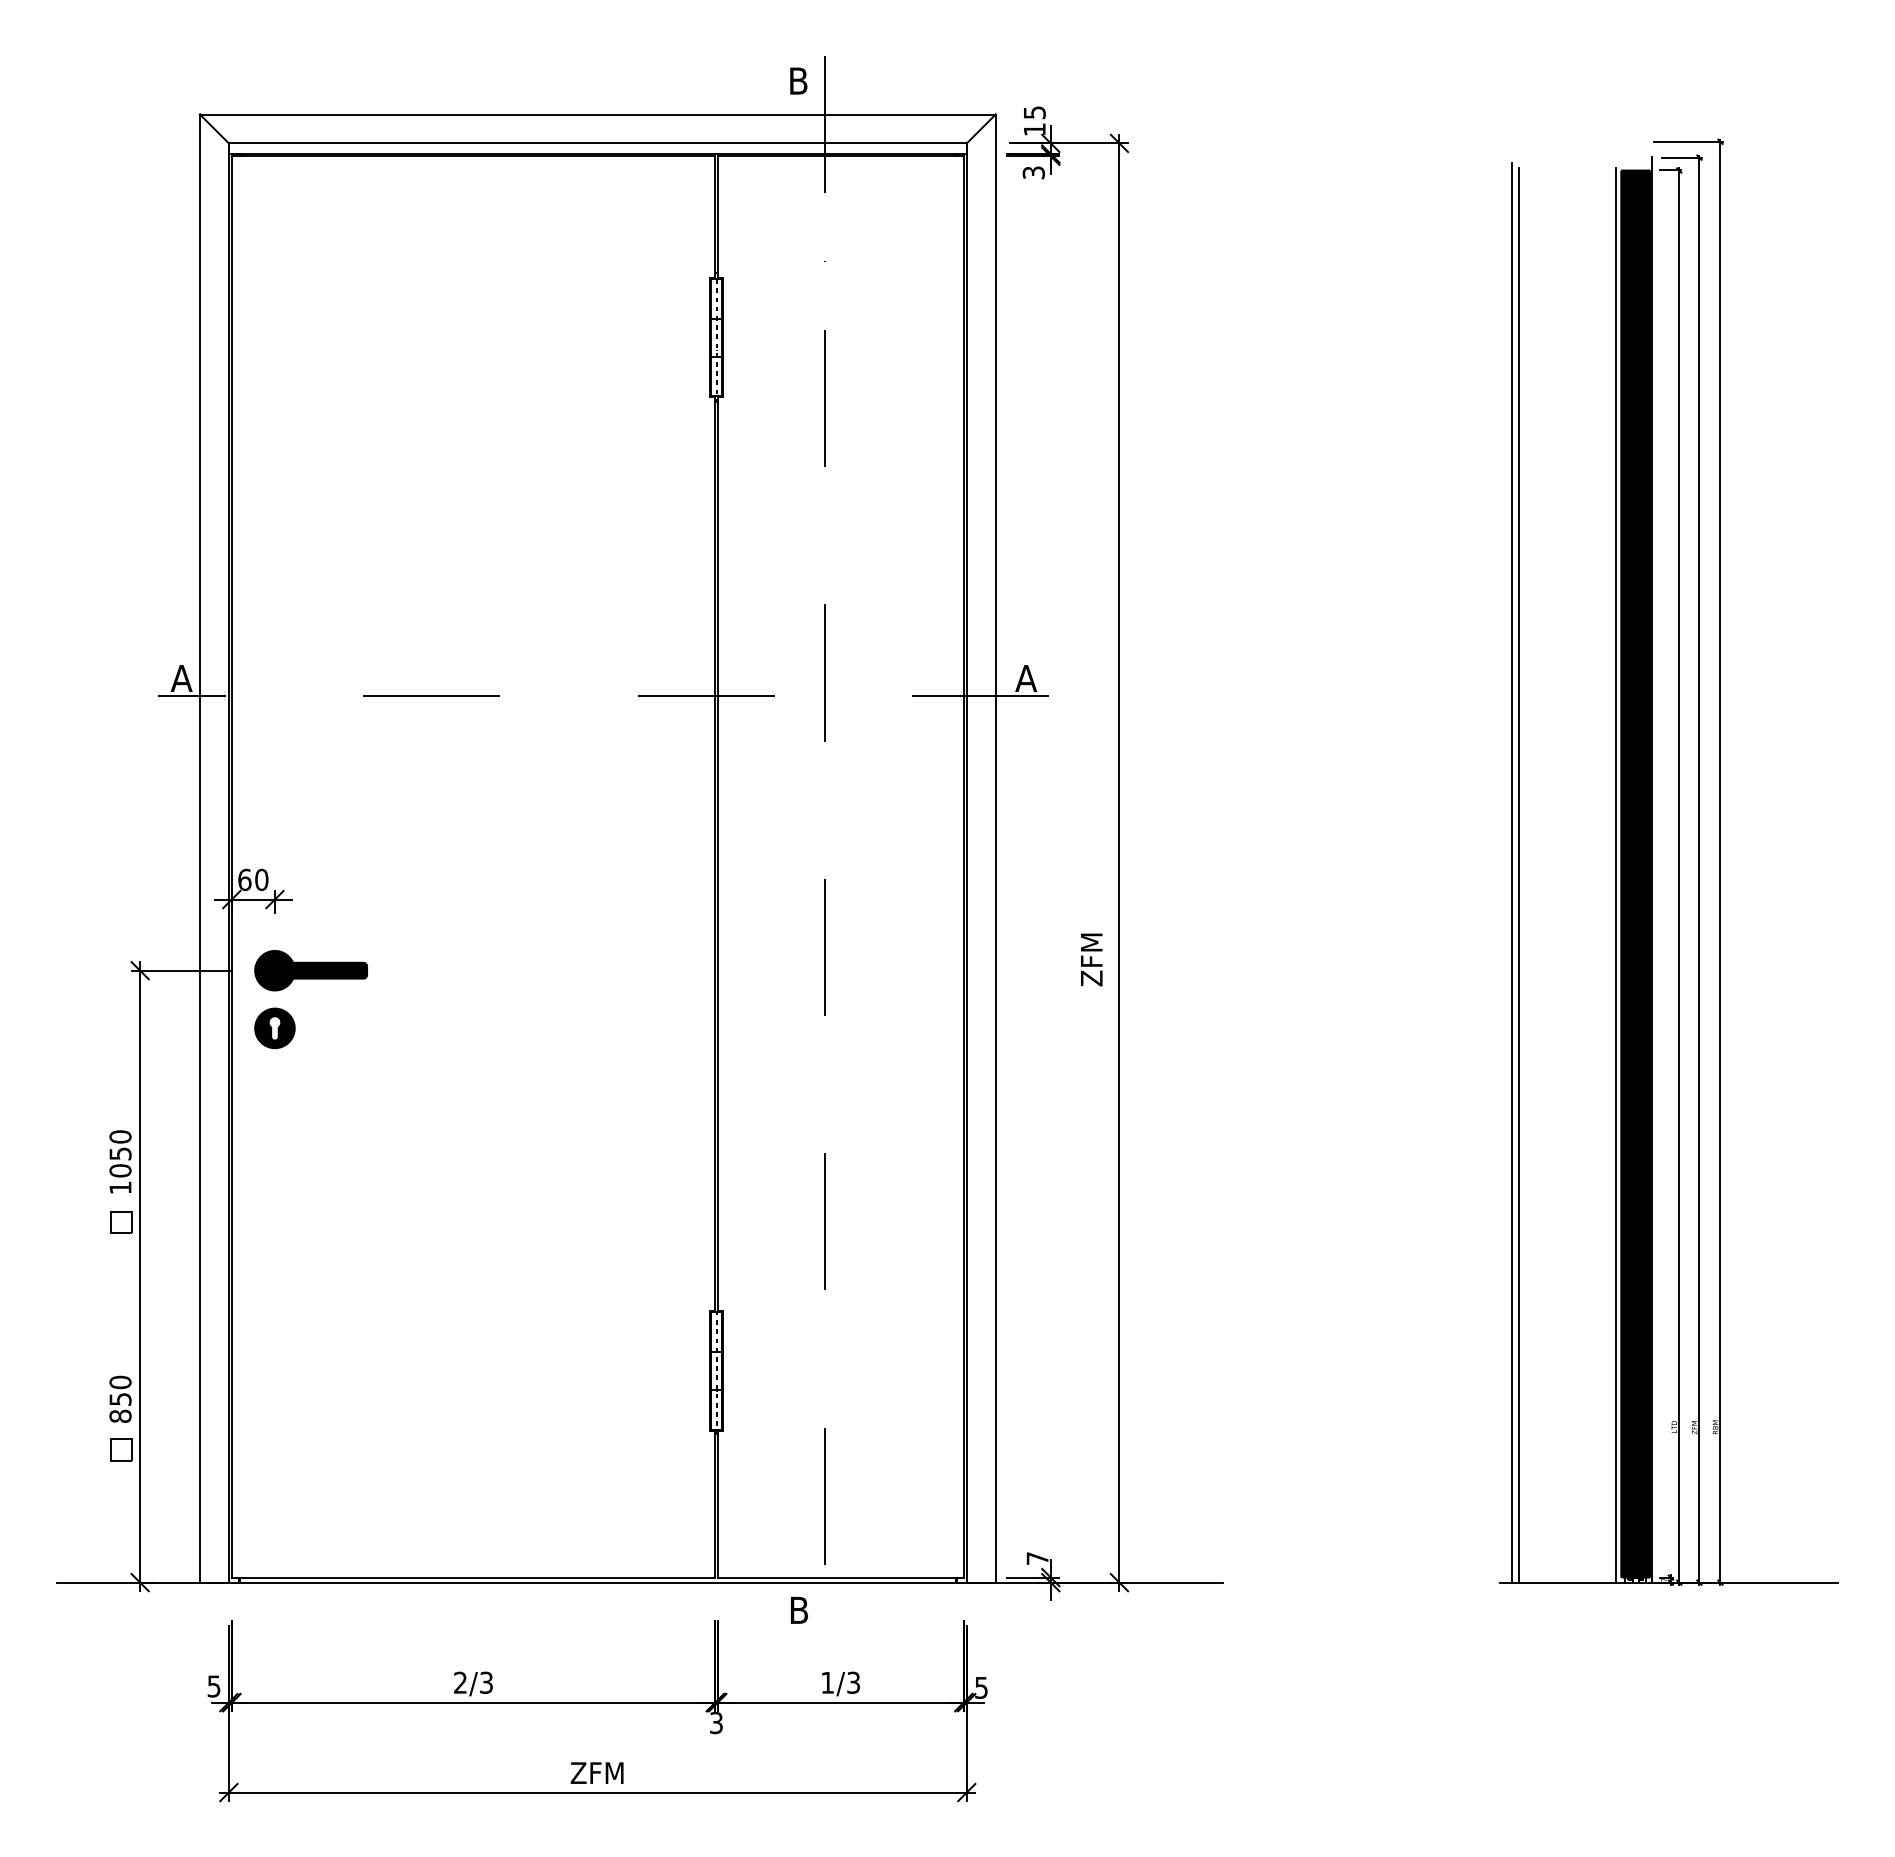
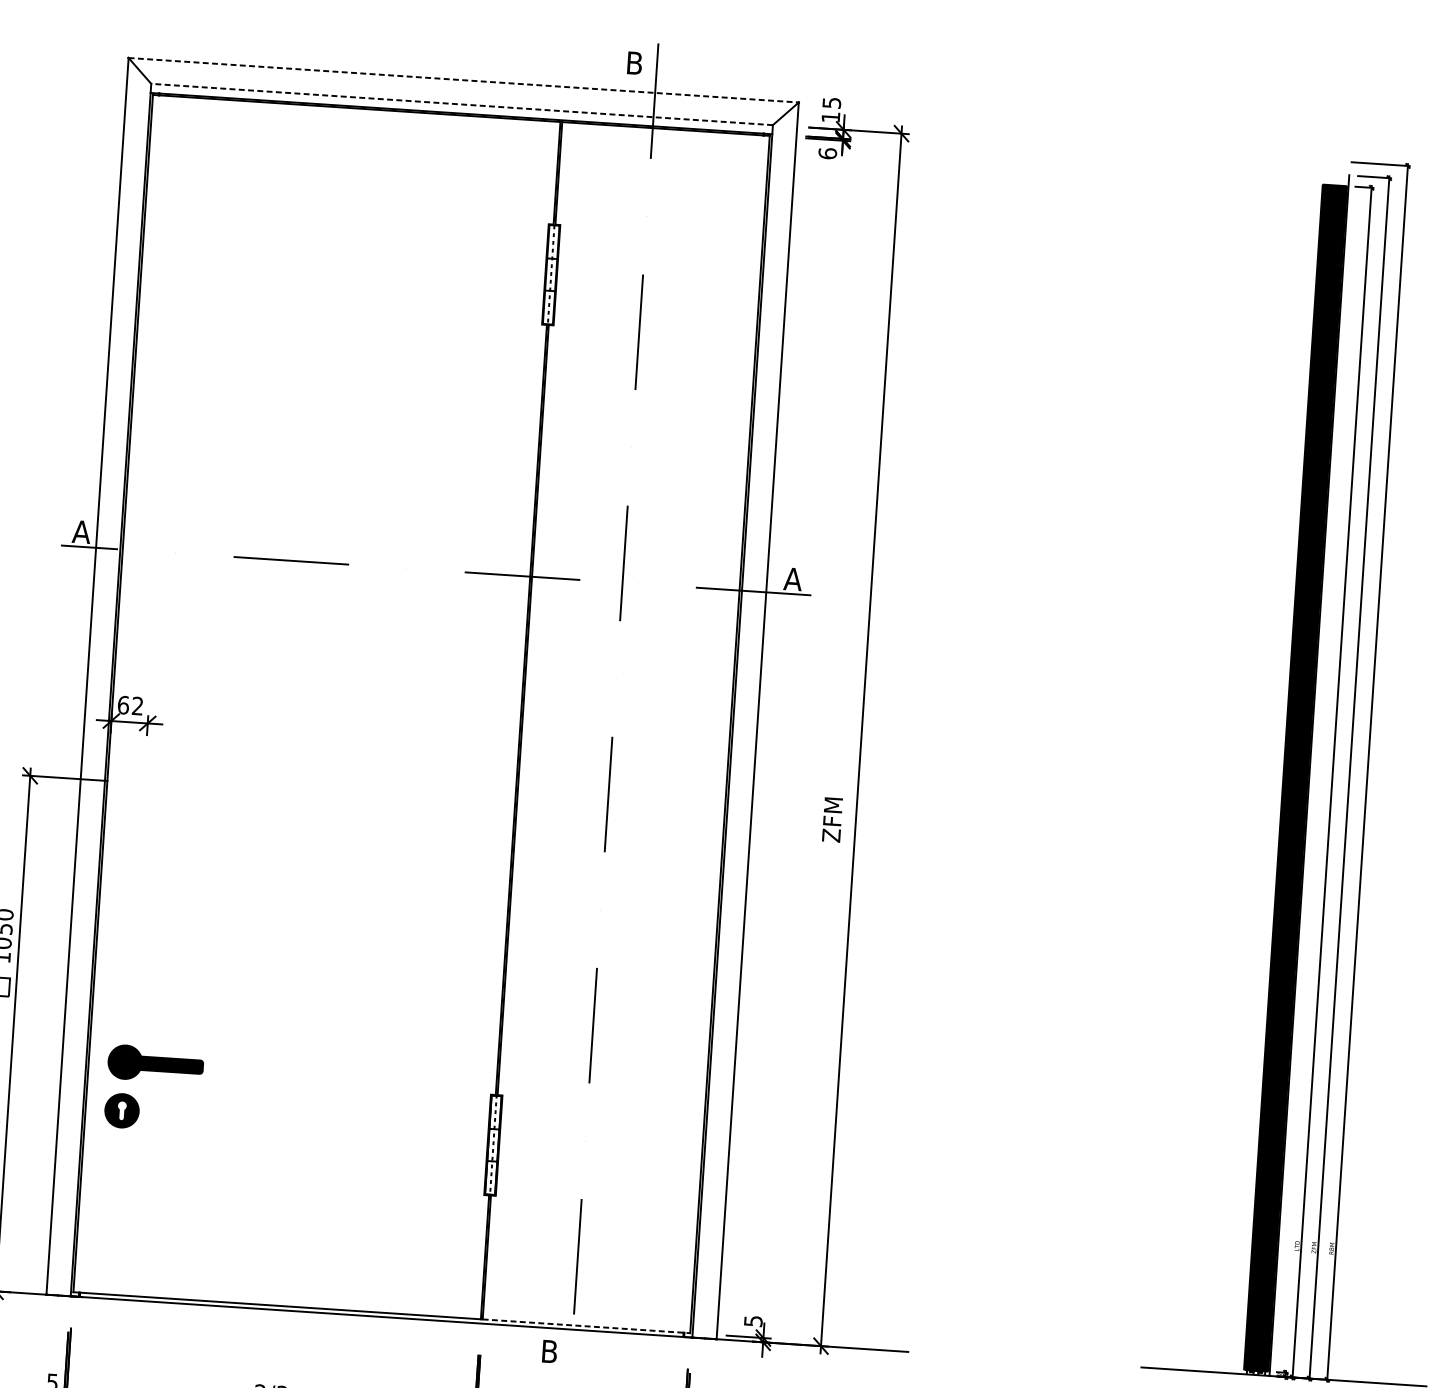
line: (597, 114) -> (463, 80), solid -> dashed
line: (597, 143) -> (461, 104), solid -> dashed
text: (1033, 172) -> (827, 153), 3 -> 6
line: (1512, 872) -> (1191, 769), removed
line: (1519, 874) -> (1197, 771), removed
line: (1616, 874) -> (1279, 777), removed
text: (261, 879) -> (137, 705), 60 -> 62
part: (310, 979) -> (154, 1071), moved
text: (1037, 1558) -> (753, 1321), 7 -> 5
line: (841, 1577) -> (587, 1326), solid -> dashed

